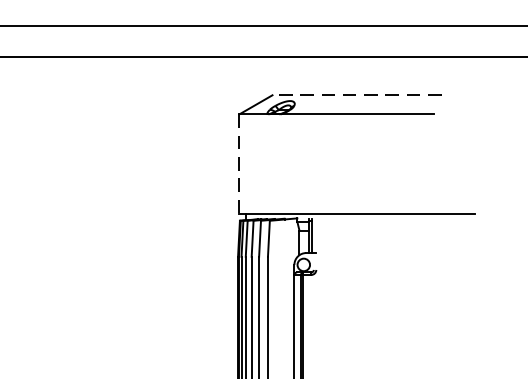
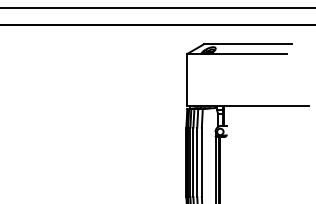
line: (356, 95) -> (247, 44), dashed -> solid
line: (240, 163) -> (187, 79), dashed -> solid

